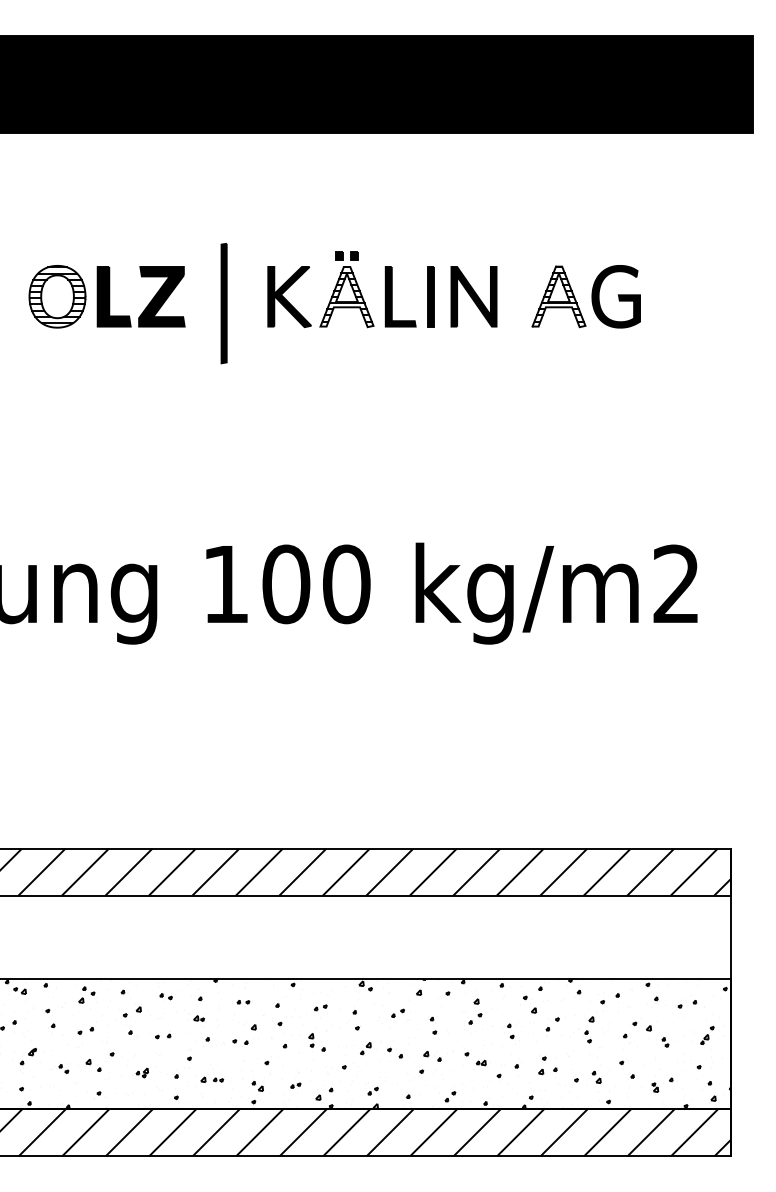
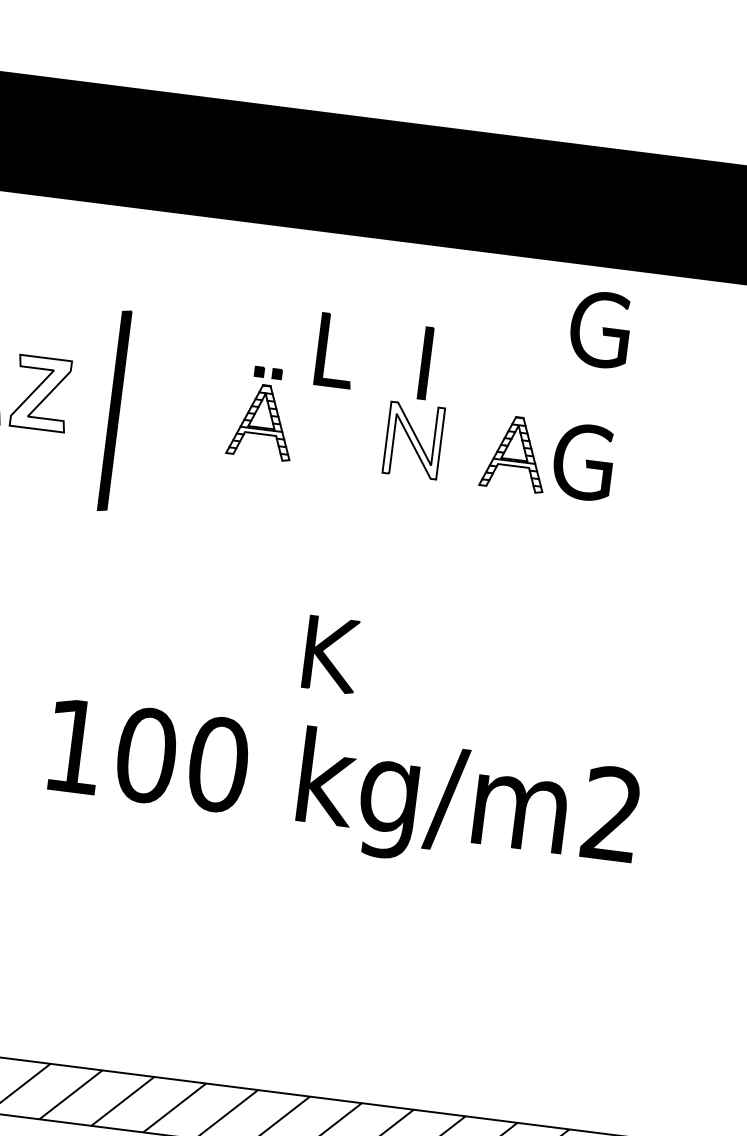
part: (615, 185) -> (599, 329), added
fill: (161, 296) -> (40, 393), removed
part: (392, 296) -> (326, 349), moved
part: (430, 296) -> (425, 362), moved
fill: (473, 296) -> (413, 440), removed
part: (289, 297) -> (331, 655), moved
part: (223, 303) -> (113, 410), size x1.4

